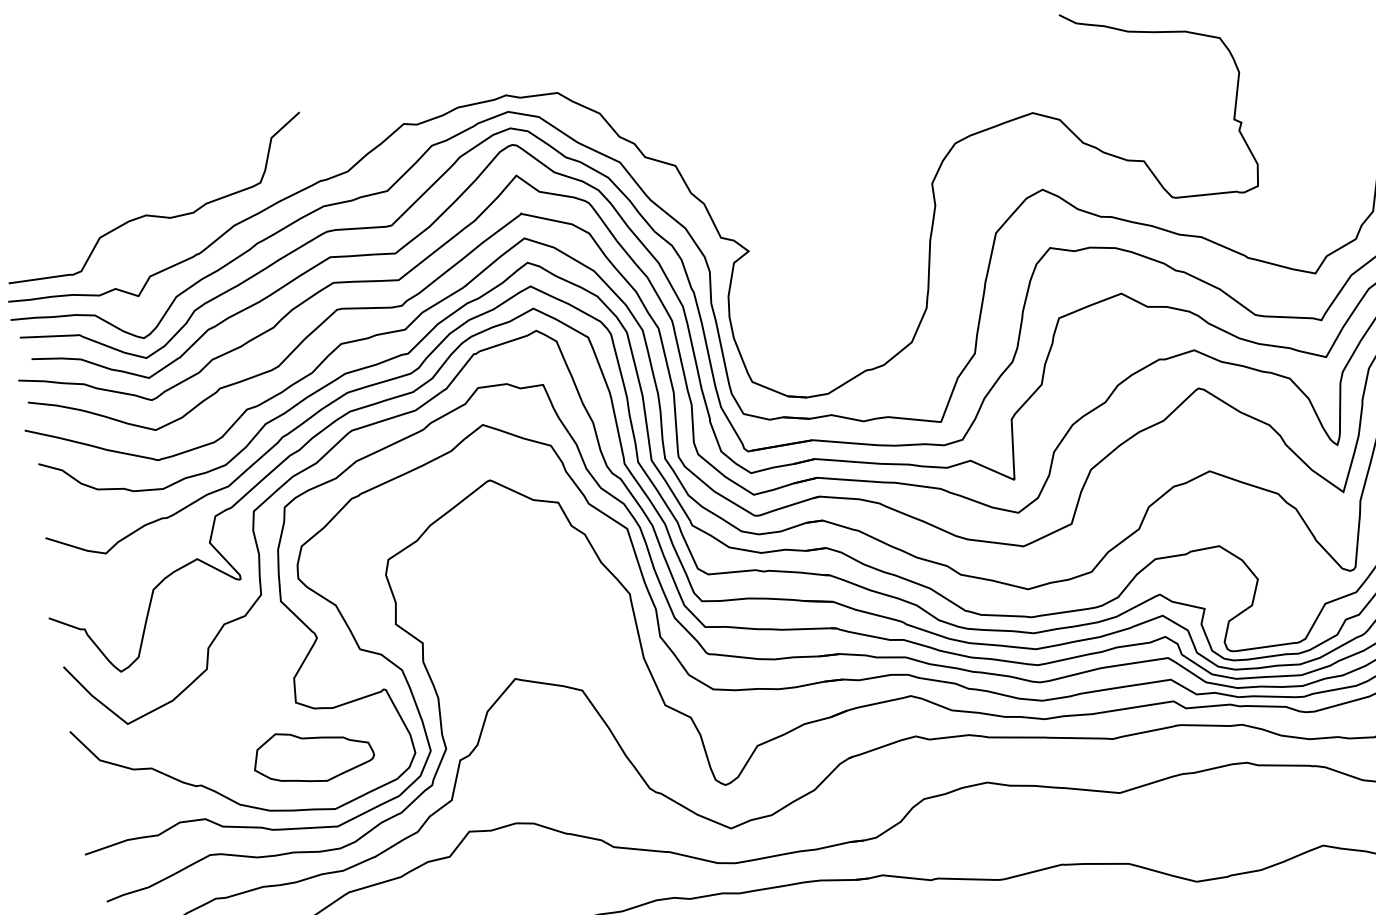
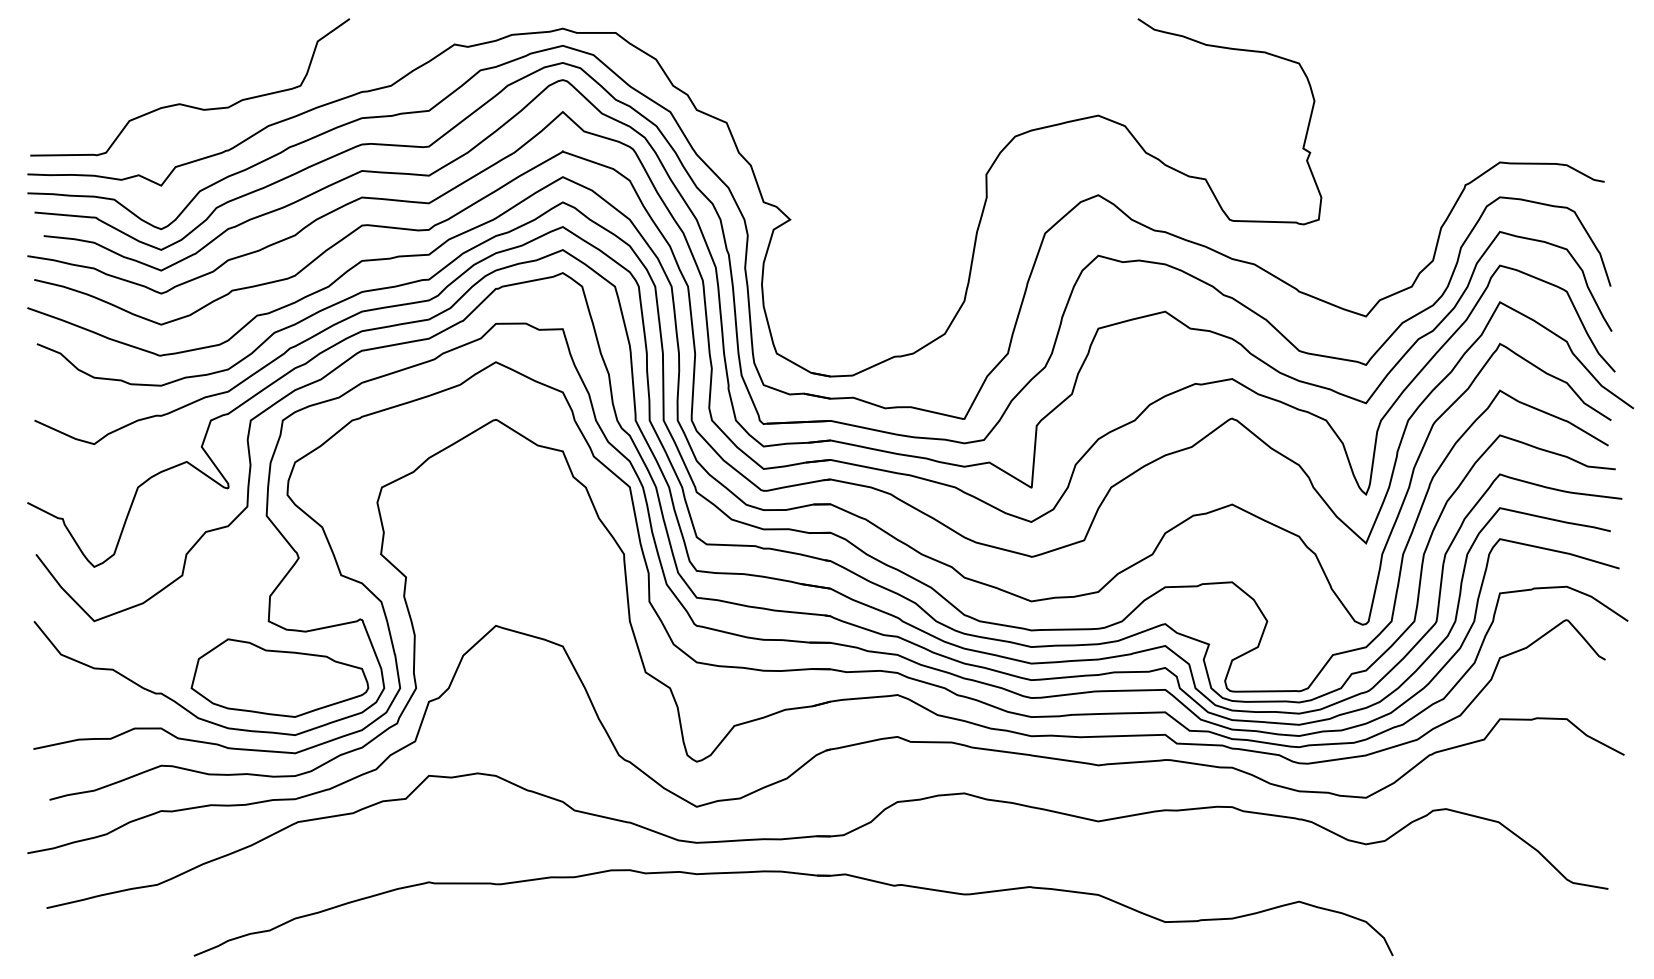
part: (313, 755) -> (279, 677), size x1.43

